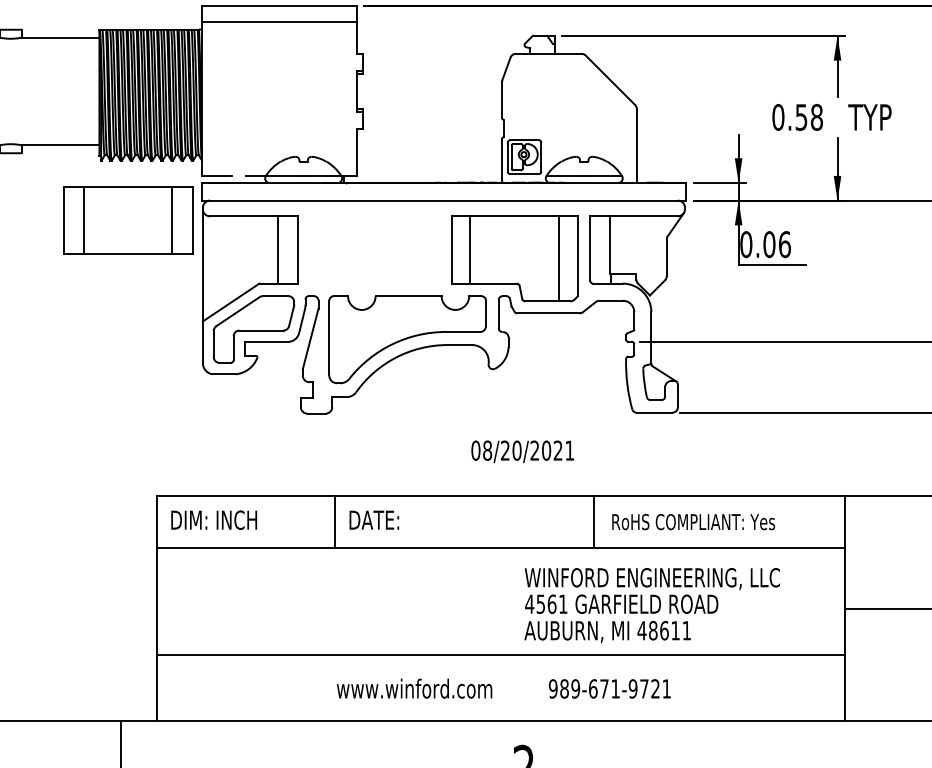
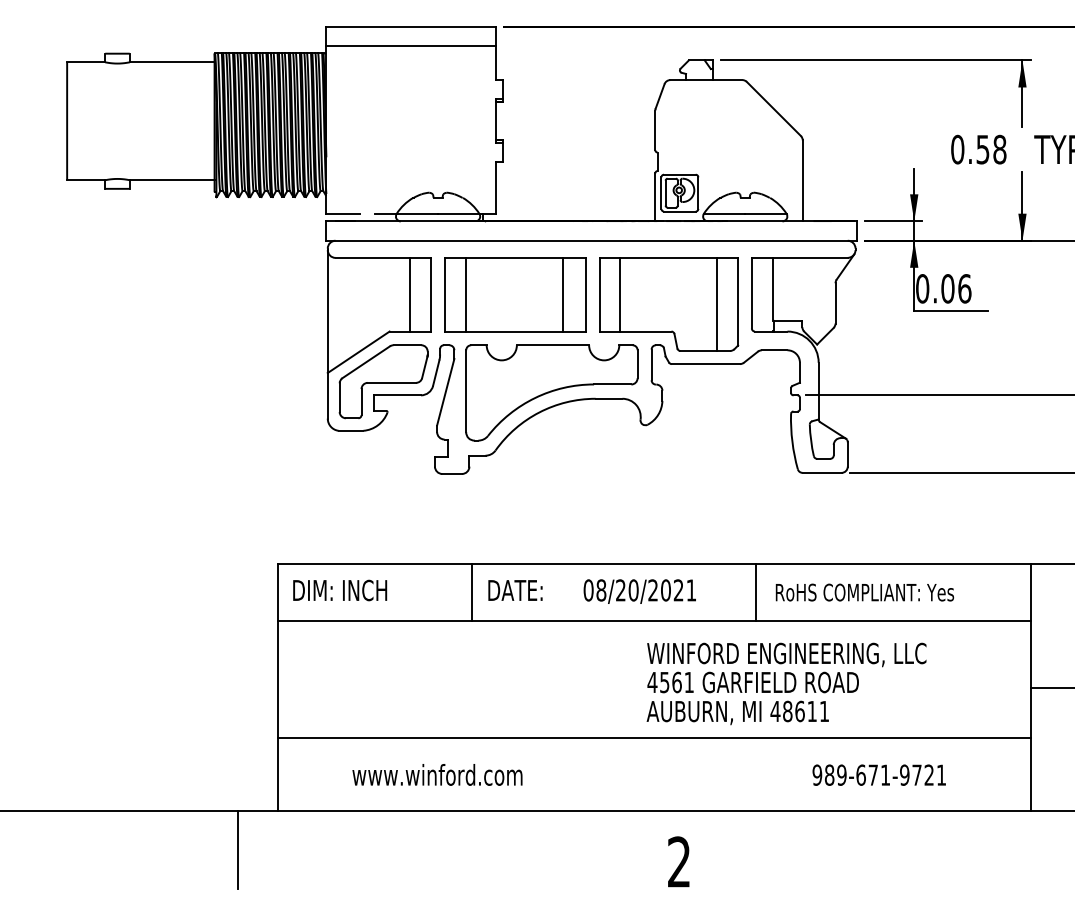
part: (128, 220) -> (515, 294), moved
text: (522, 451) -> (639, 591), moved
text: (652, 605) -> (786, 683), moved
text: (414, 688) -> (437, 774), moved
text: (609, 688) -> (878, 774), moved

